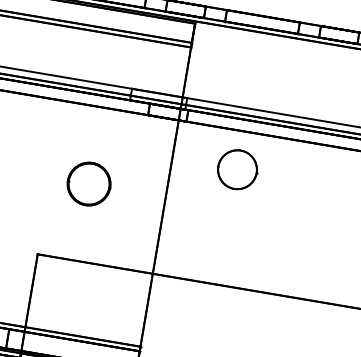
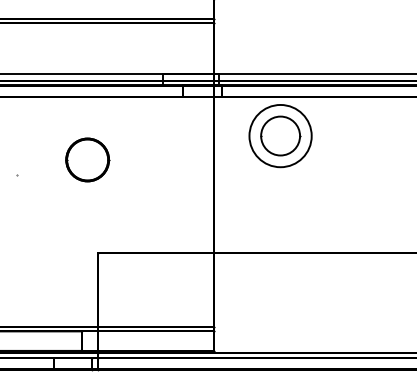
circle: (237, 169) -> (280, 135), size x1.6
part: (89, 183) -> (87, 159), moved

